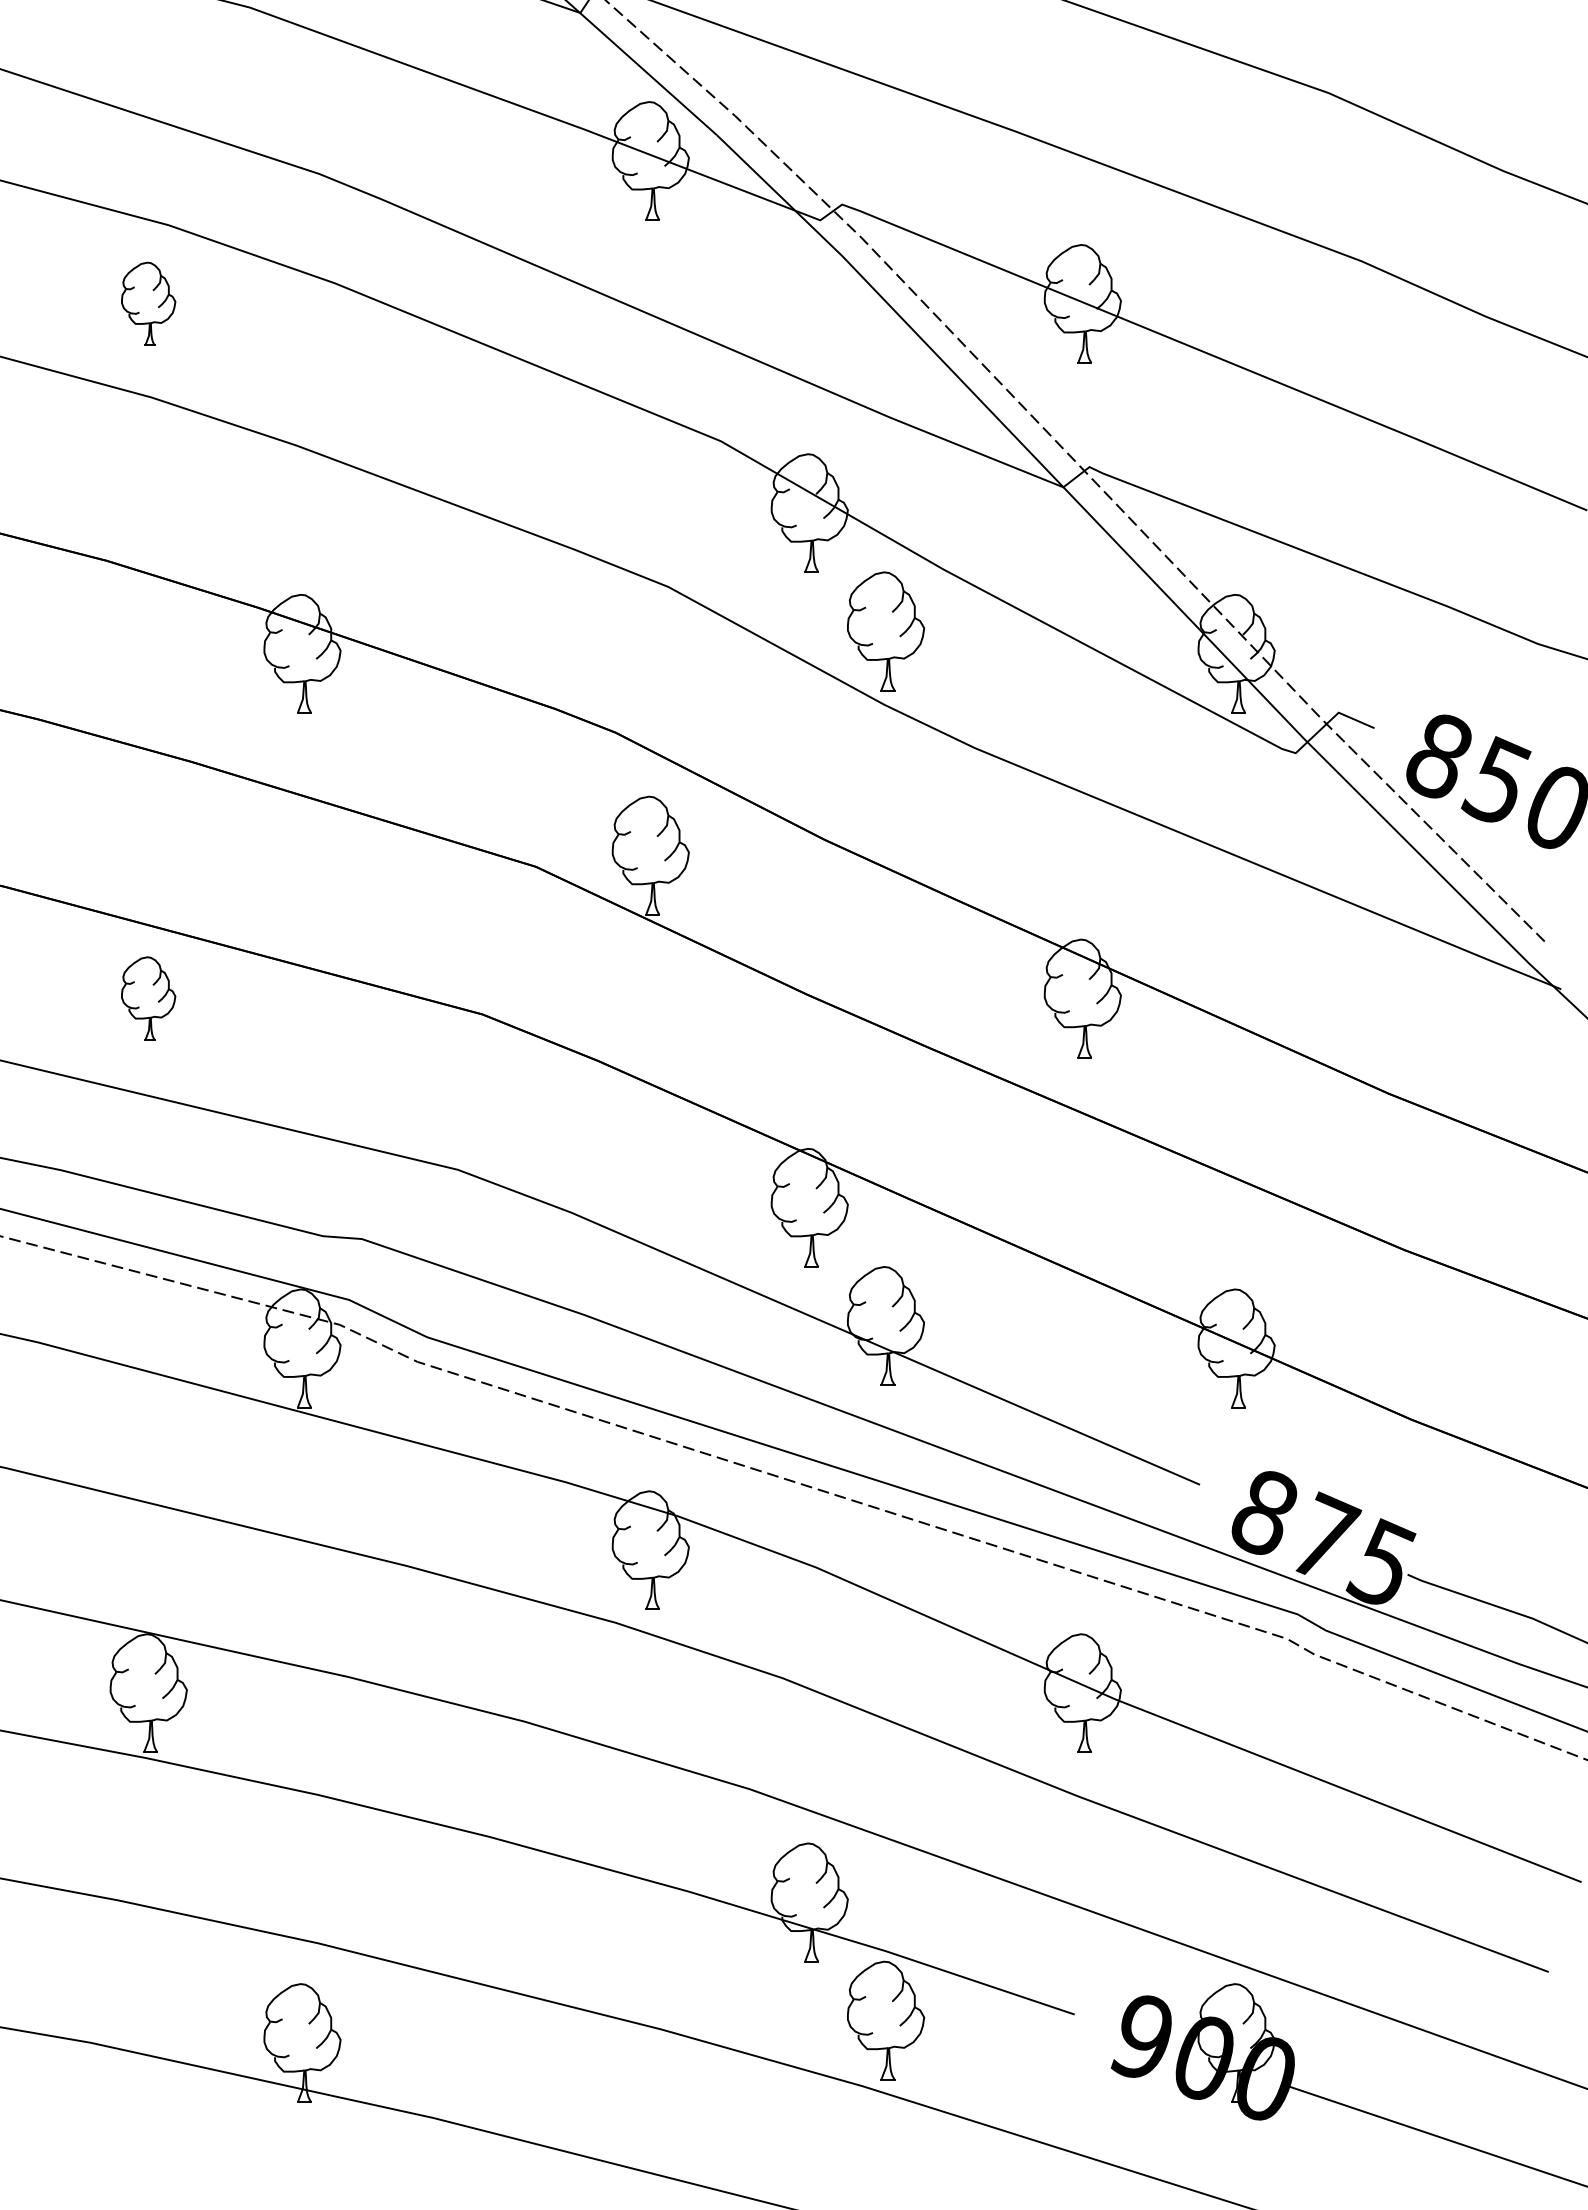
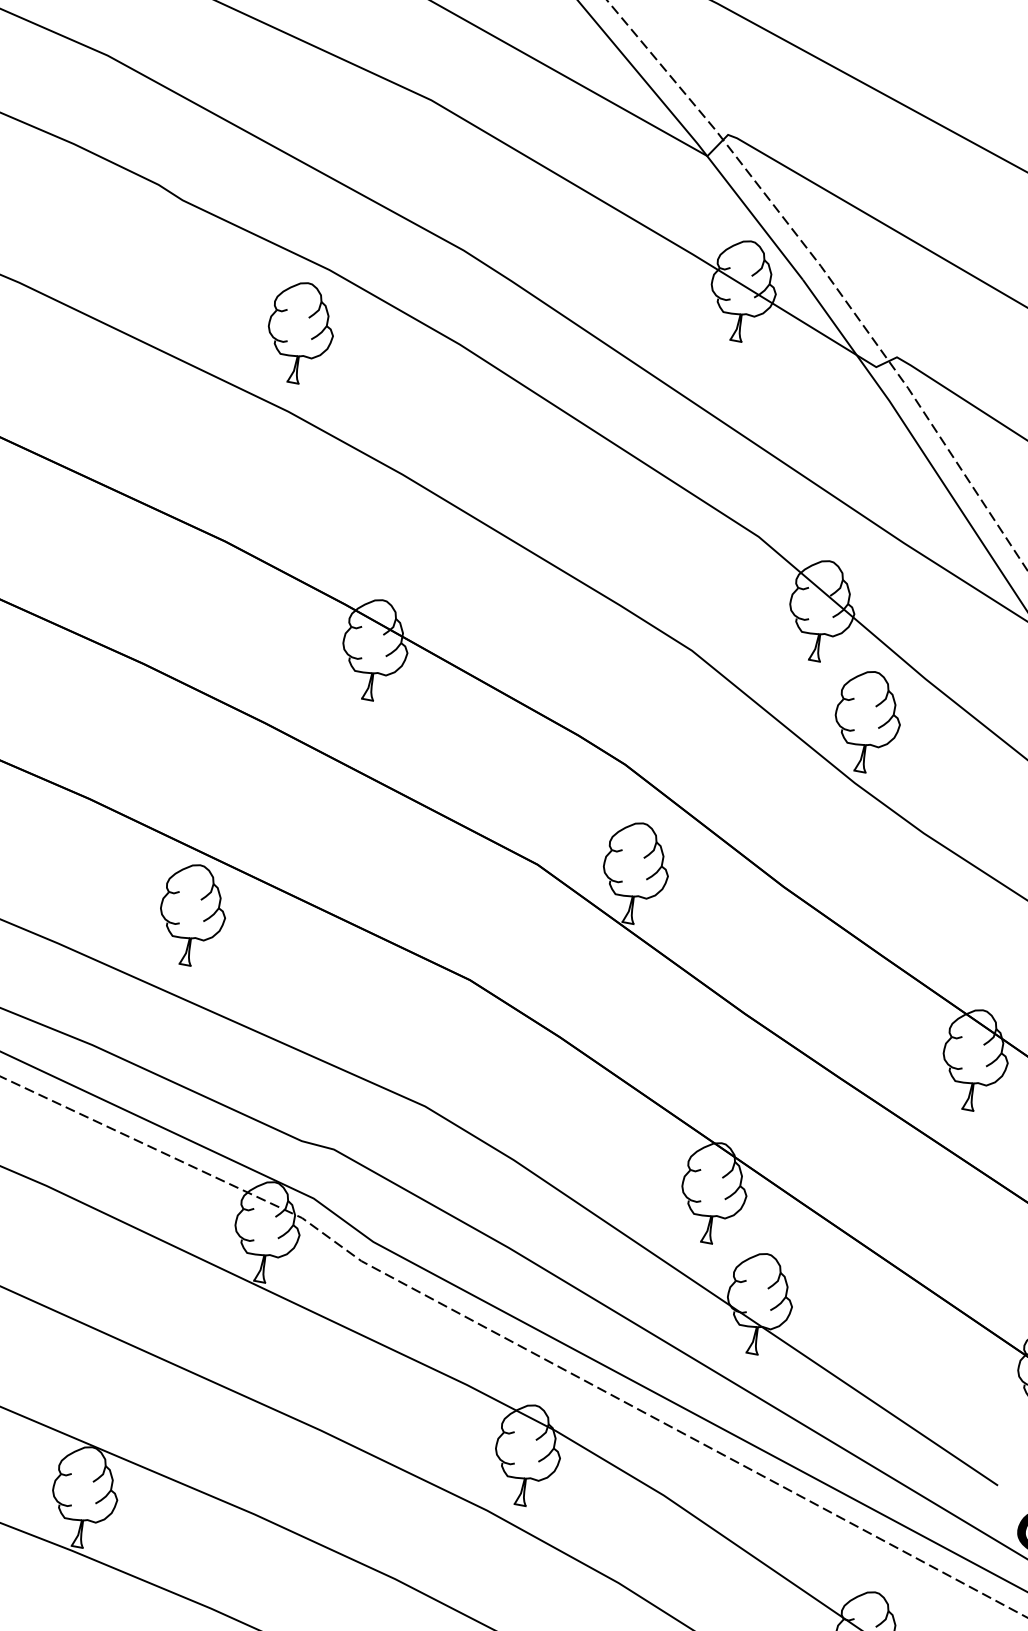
part: (148, 303) -> (300, 332), size x1.43
part: (148, 998) -> (192, 914), size x1.43

